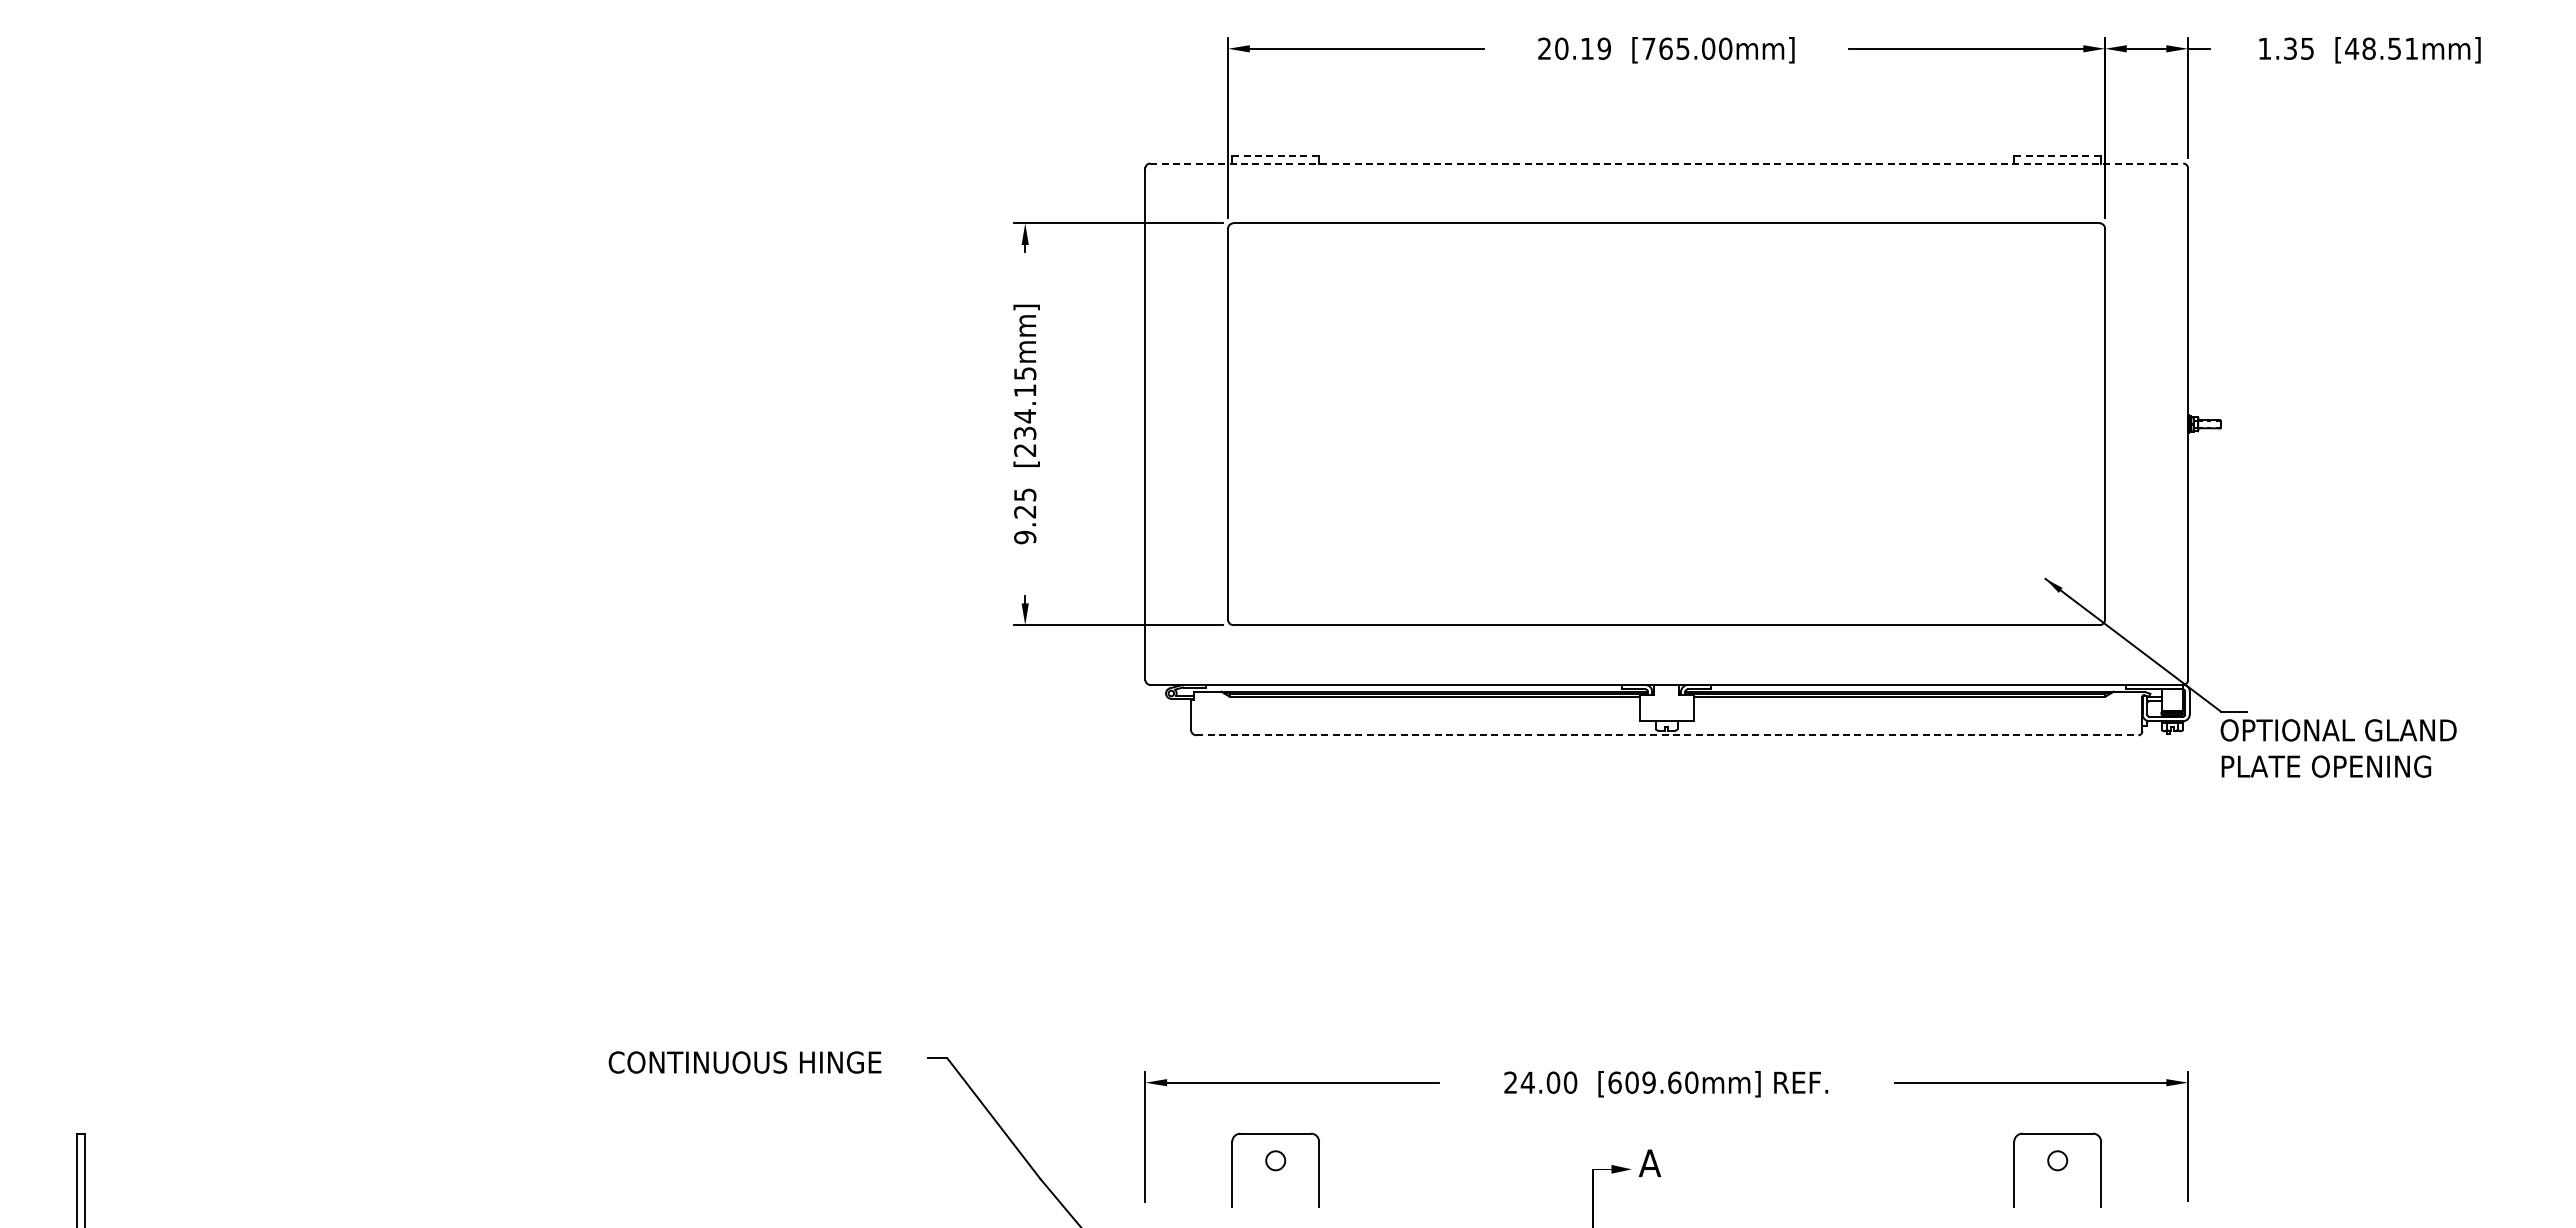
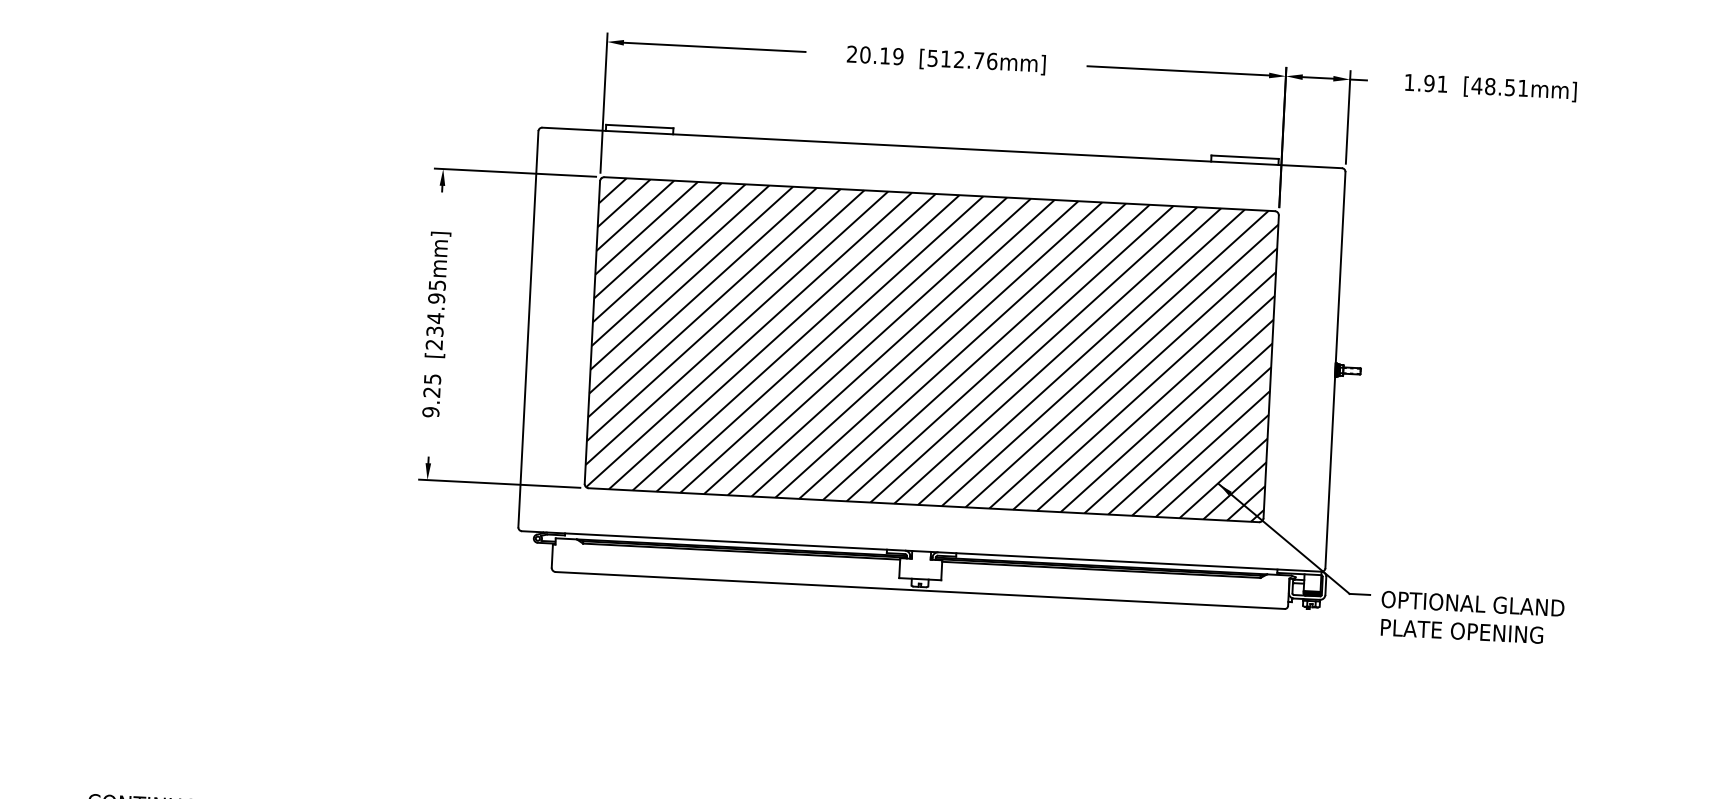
text: (1687, 48) -> (962, 59), [765.00mm] -> [512.76mm]
text: (2298, 48) -> (1435, 83), 1.35 -> 1.91
line: (1276, 155) -> (640, 126), dashed -> solid
line: (2058, 155) -> (1245, 157), dashed -> solid
line: (1667, 163) -> (942, 147), dashed -> solid
text: (1025, 390) -> (436, 298), [234.15mm] -> [234.95mm]
hatch: (1666, 424) -> (931, 349), added
line: (1667, 735) -> (920, 590), dashed -> solid
text: (2338, 748) -> (1472, 617), moved

